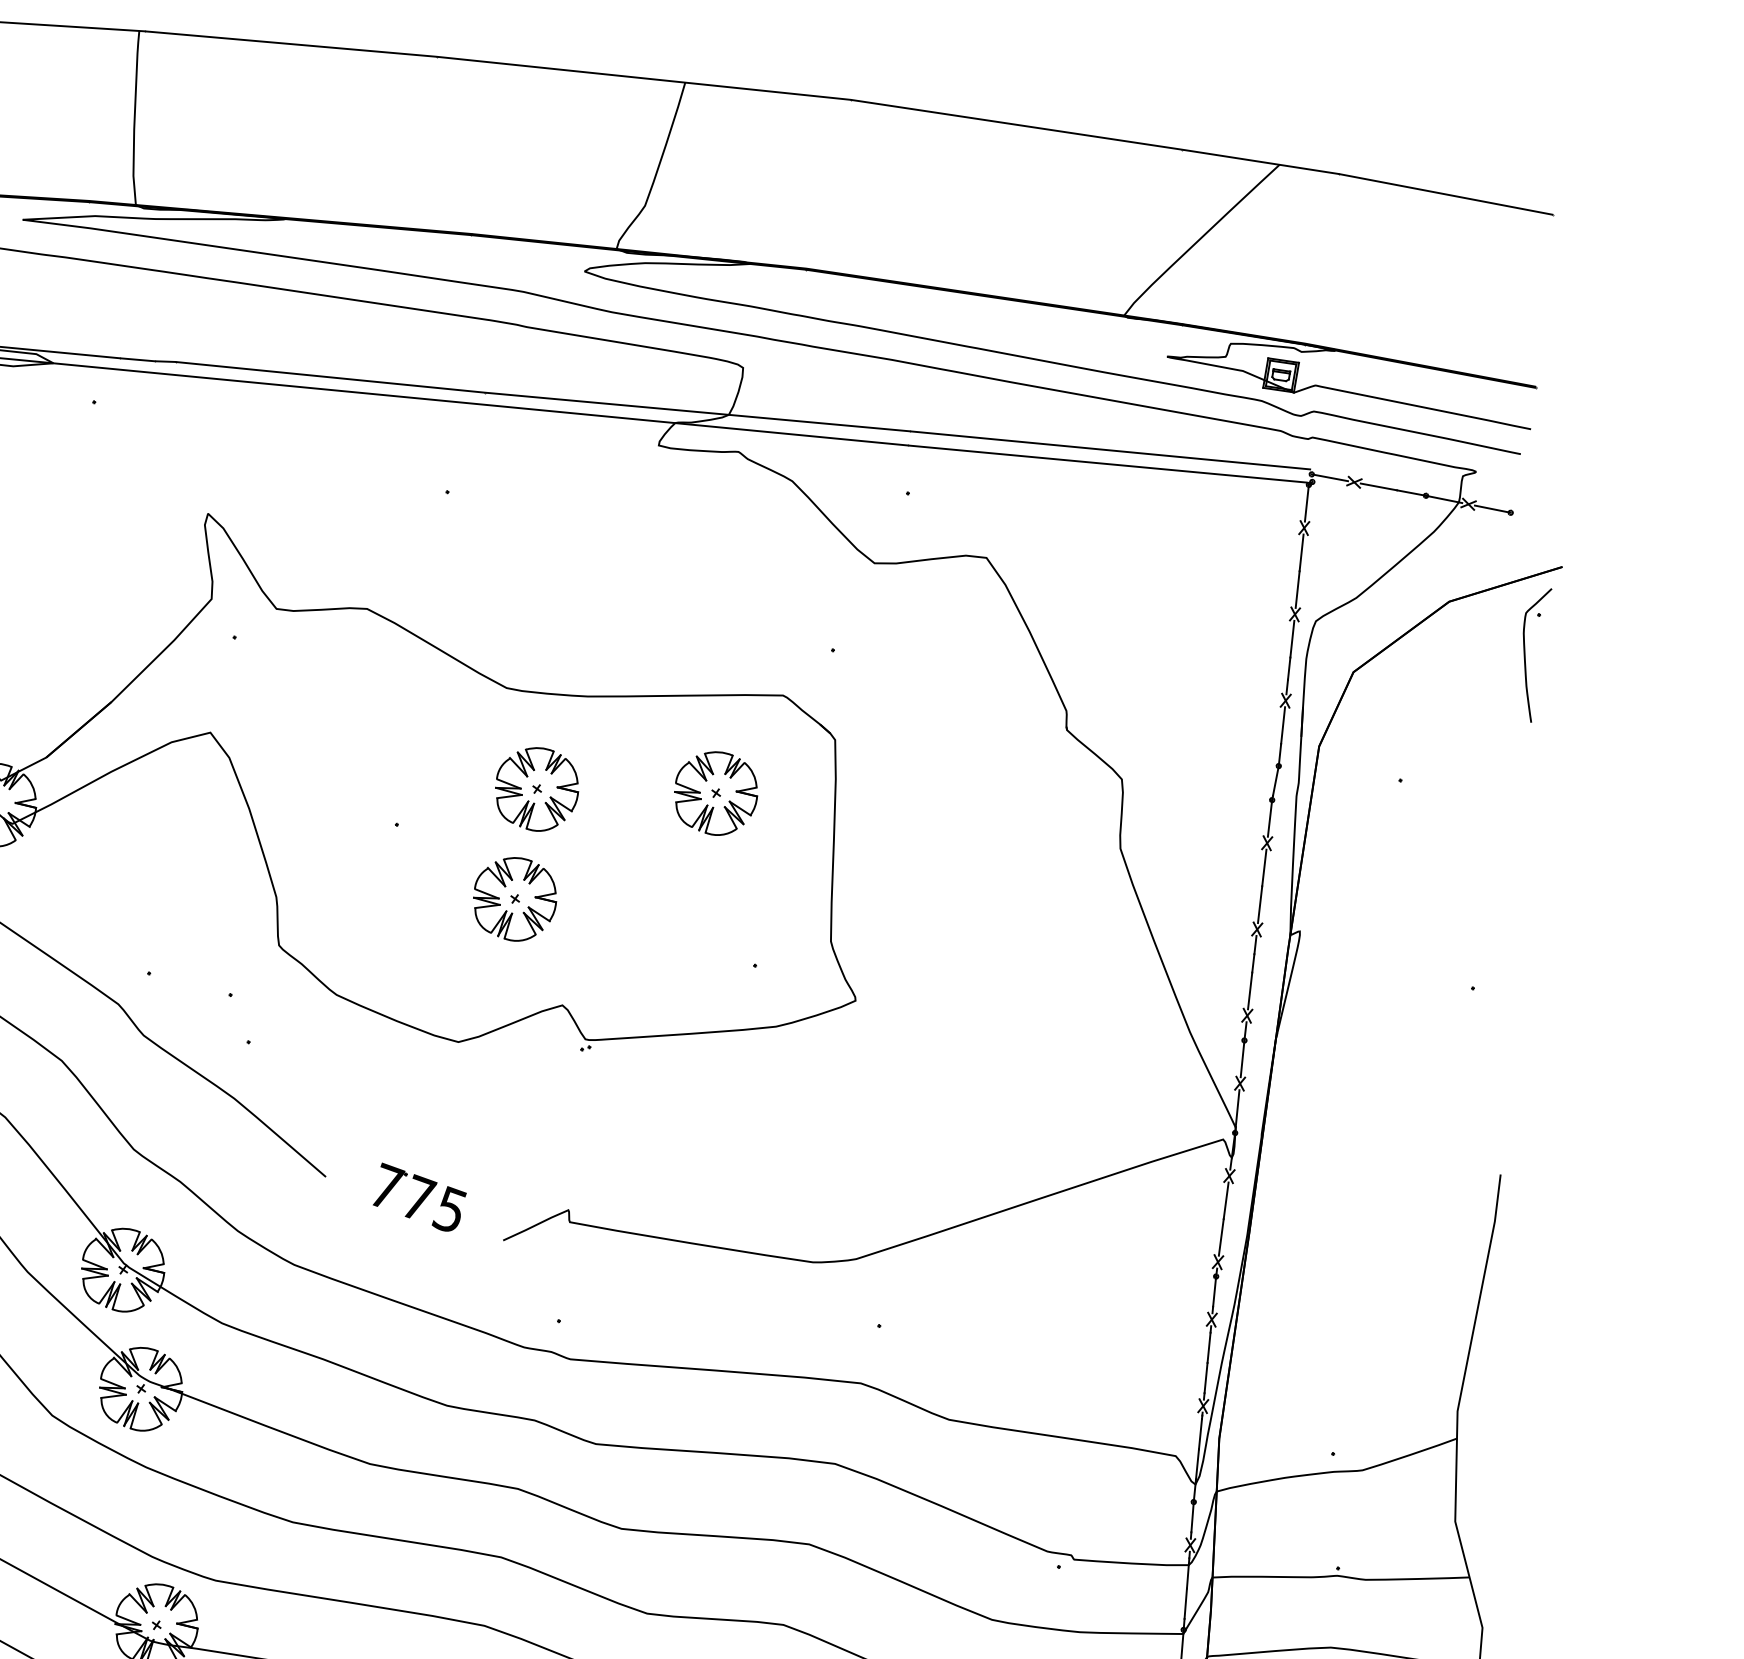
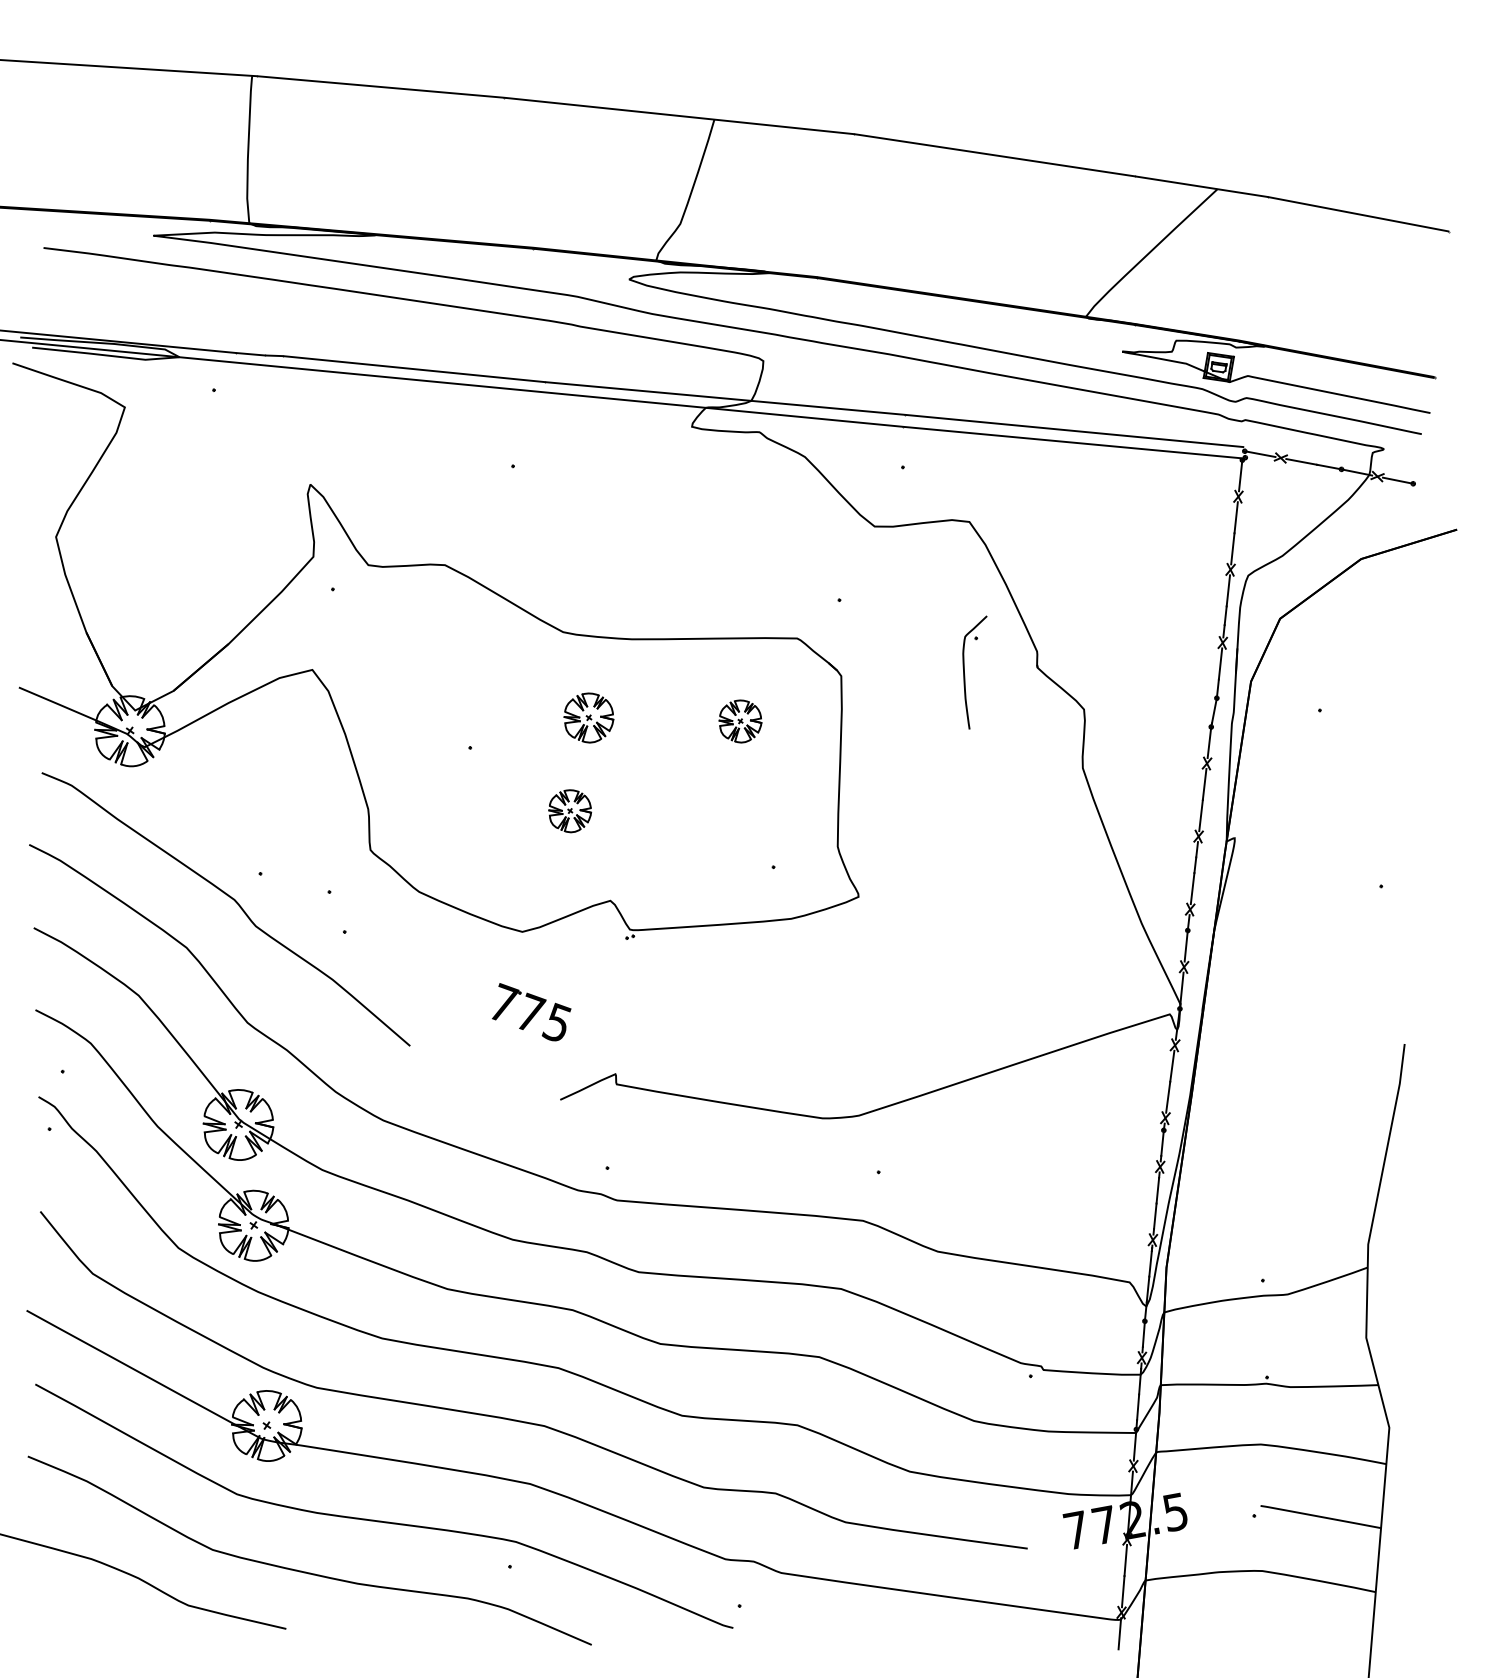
part: (1526, 658) -> (965, 675), moved
part: (536, 788) -> (588, 717), size x0.7
part: (716, 793) -> (740, 721), size x0.6
part: (514, 899) -> (569, 811), size x0.6
part: (419, 1197) -> (531, 1012), moved

